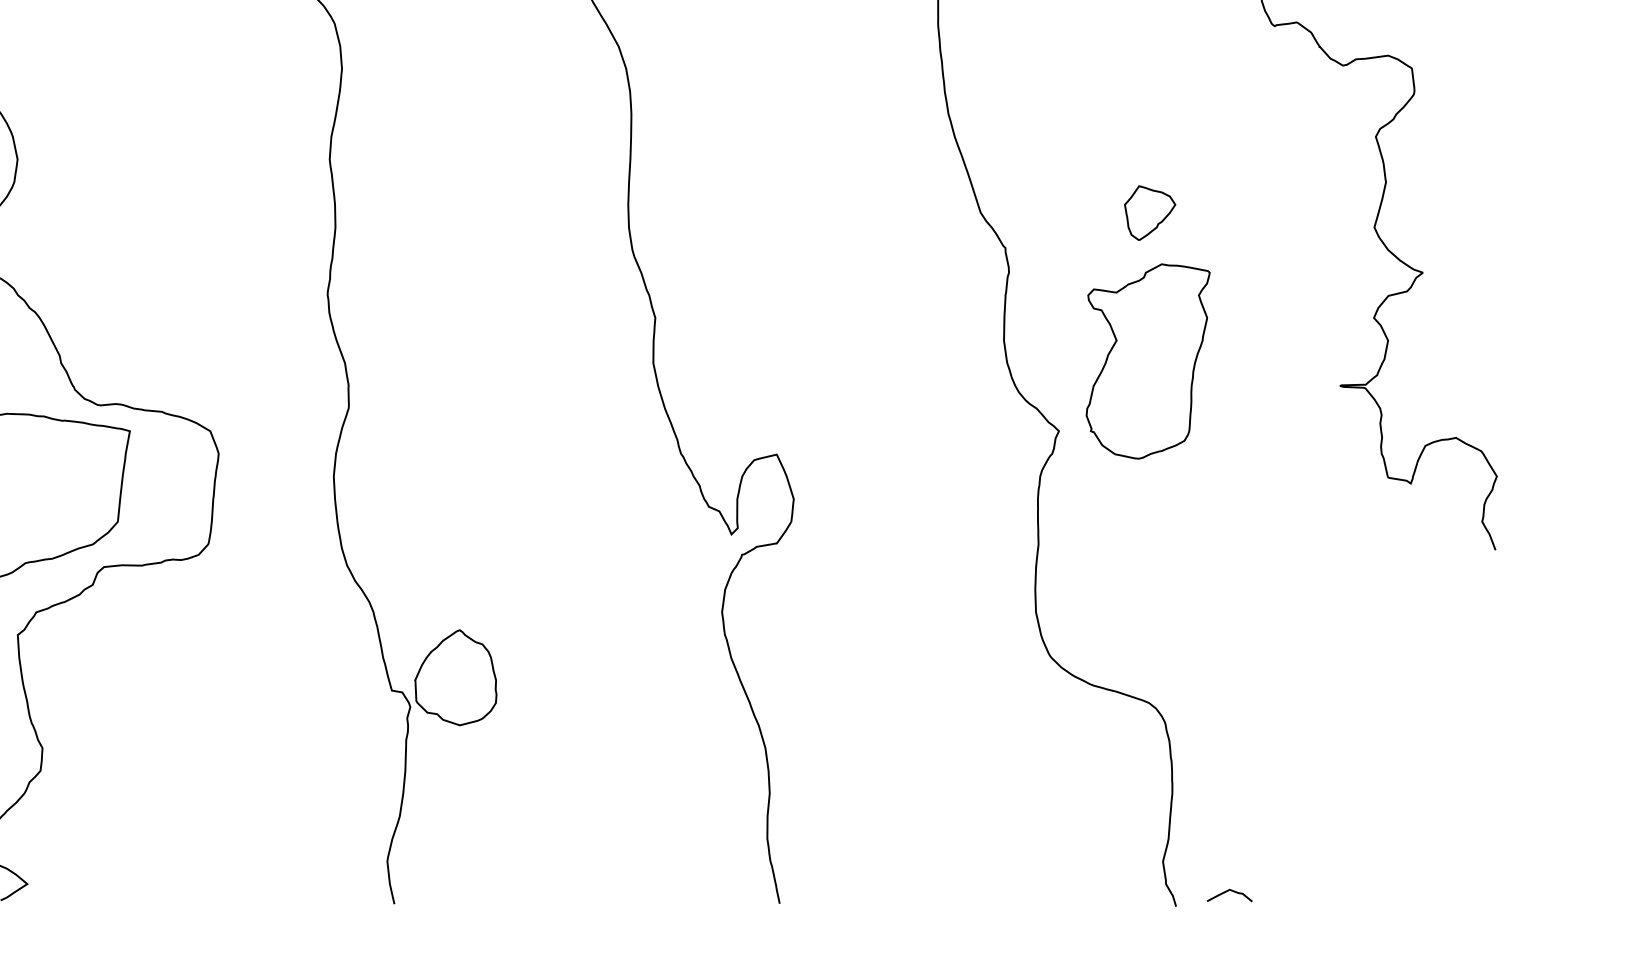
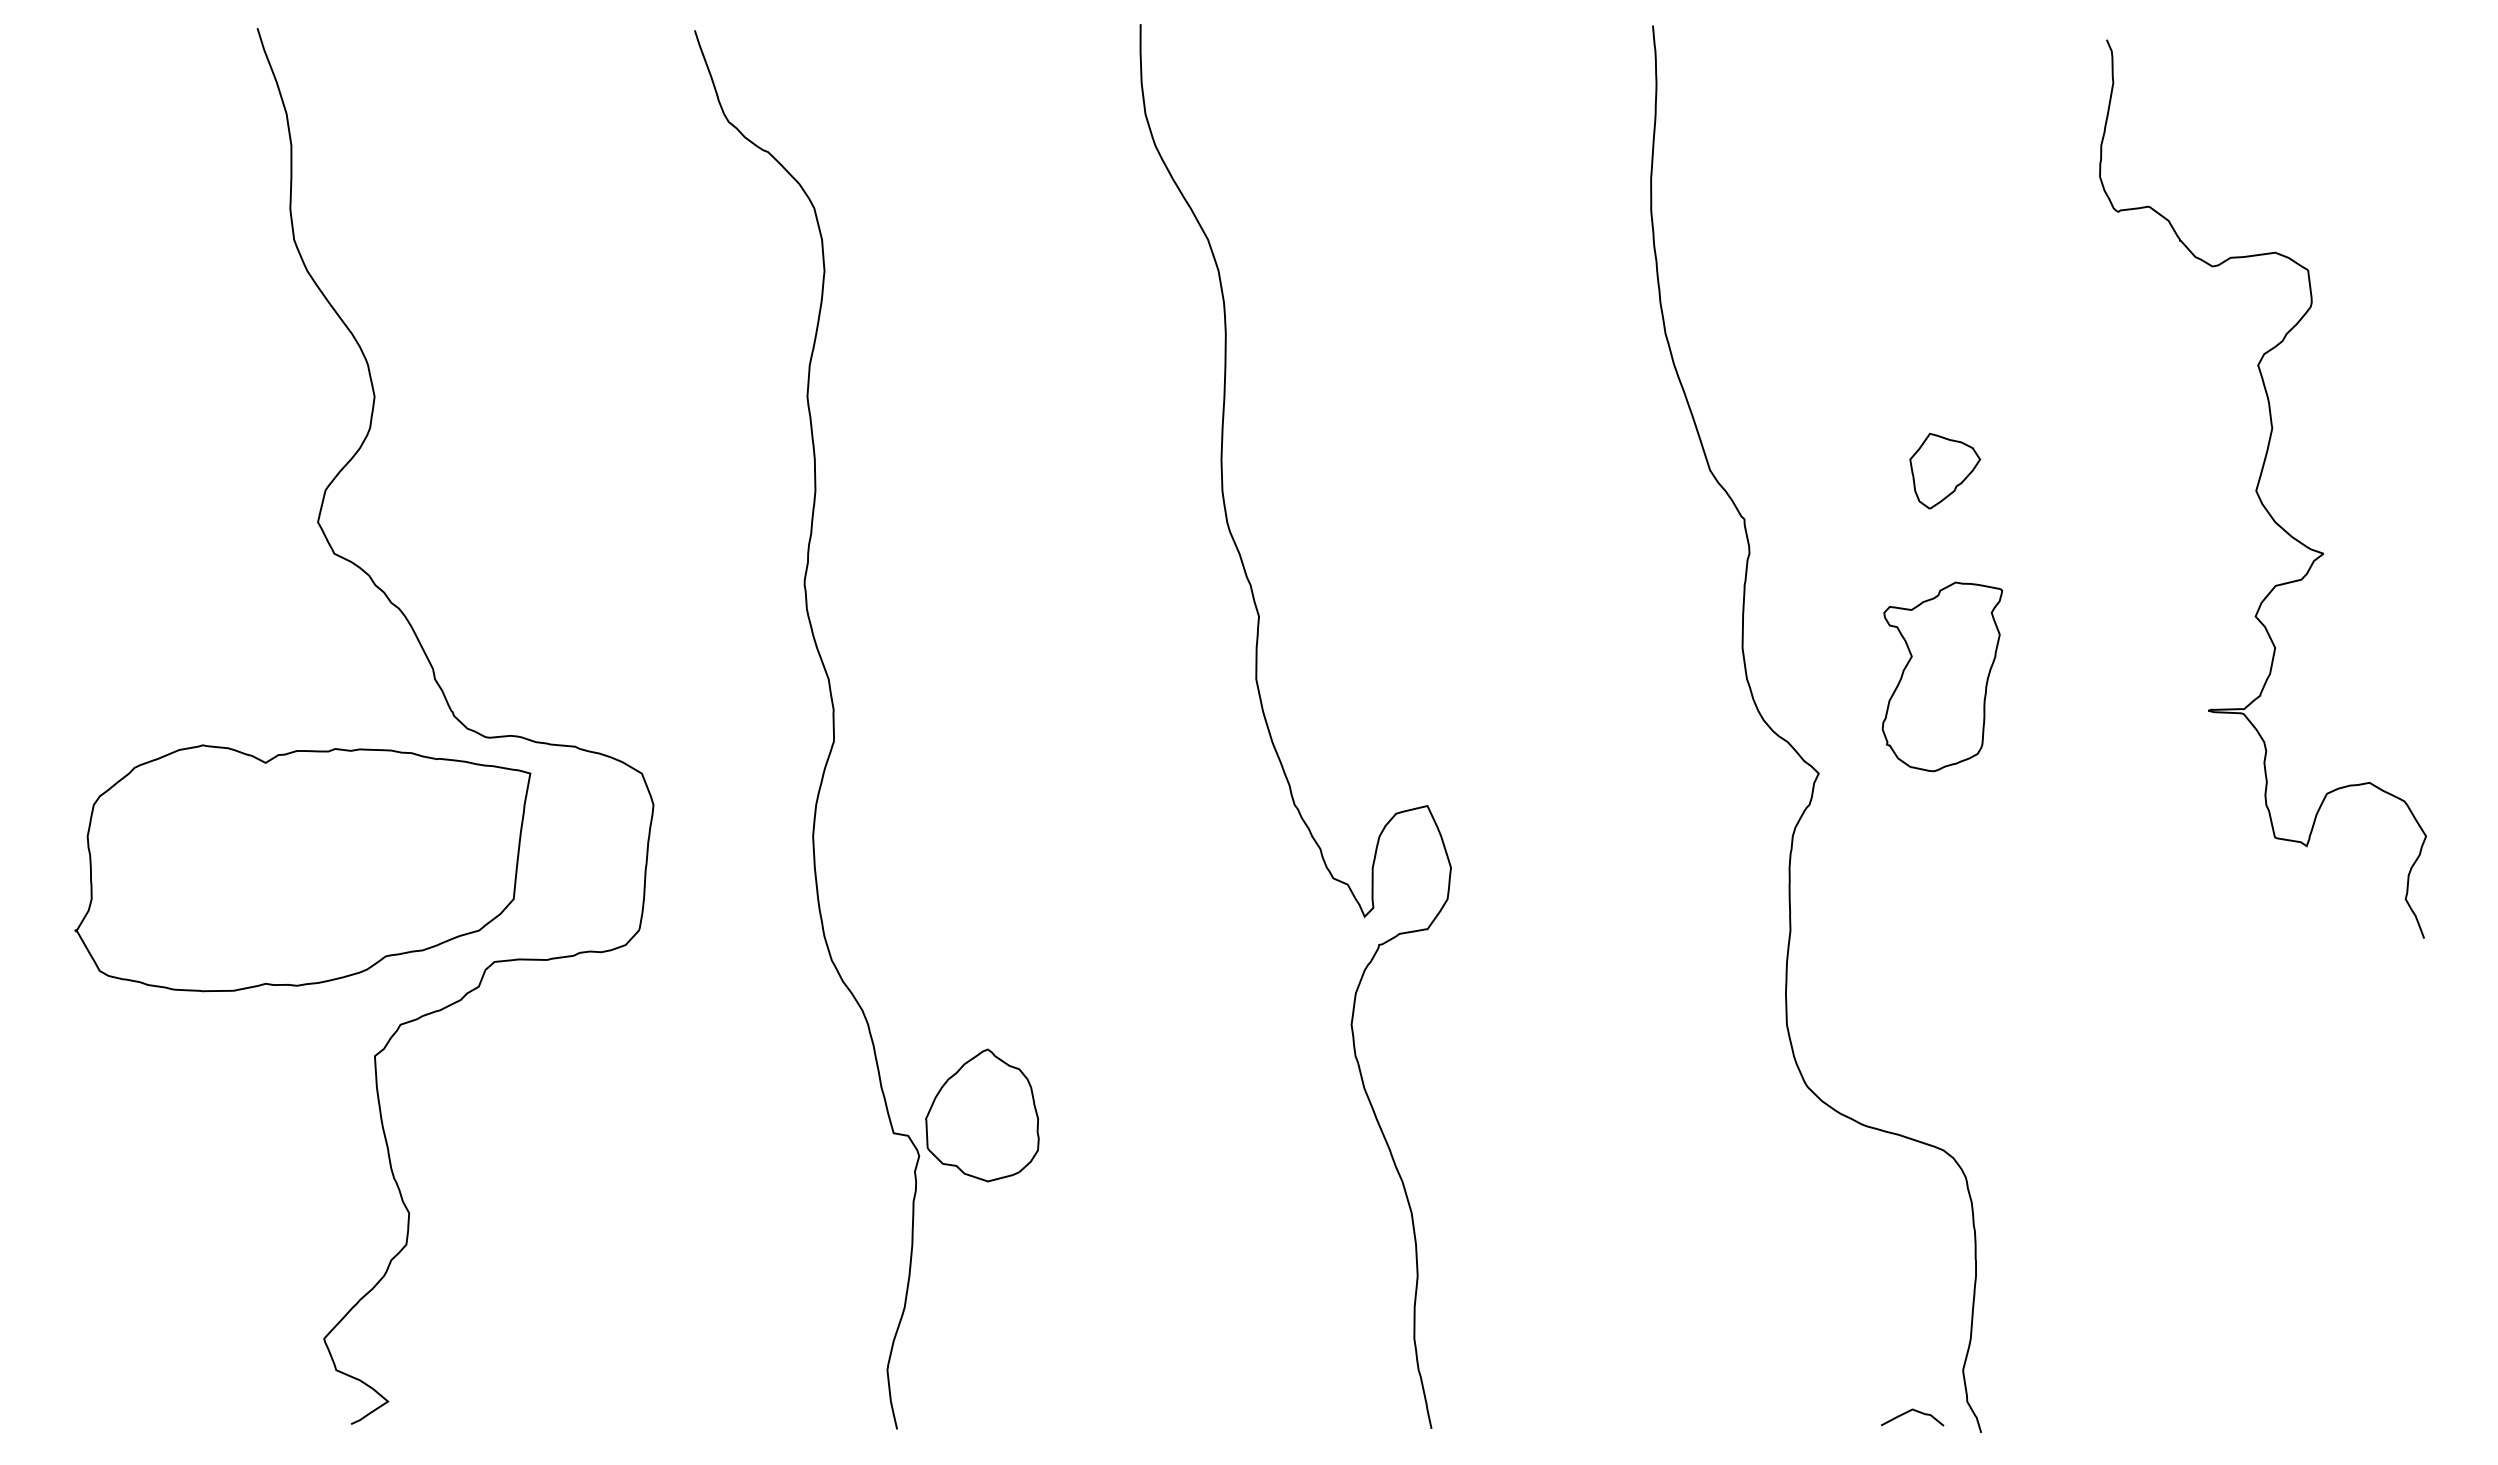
part: (1148, 361) -> (1942, 676), size x0.7
curve: (1228, 891) -> (1910, 1411), moved

